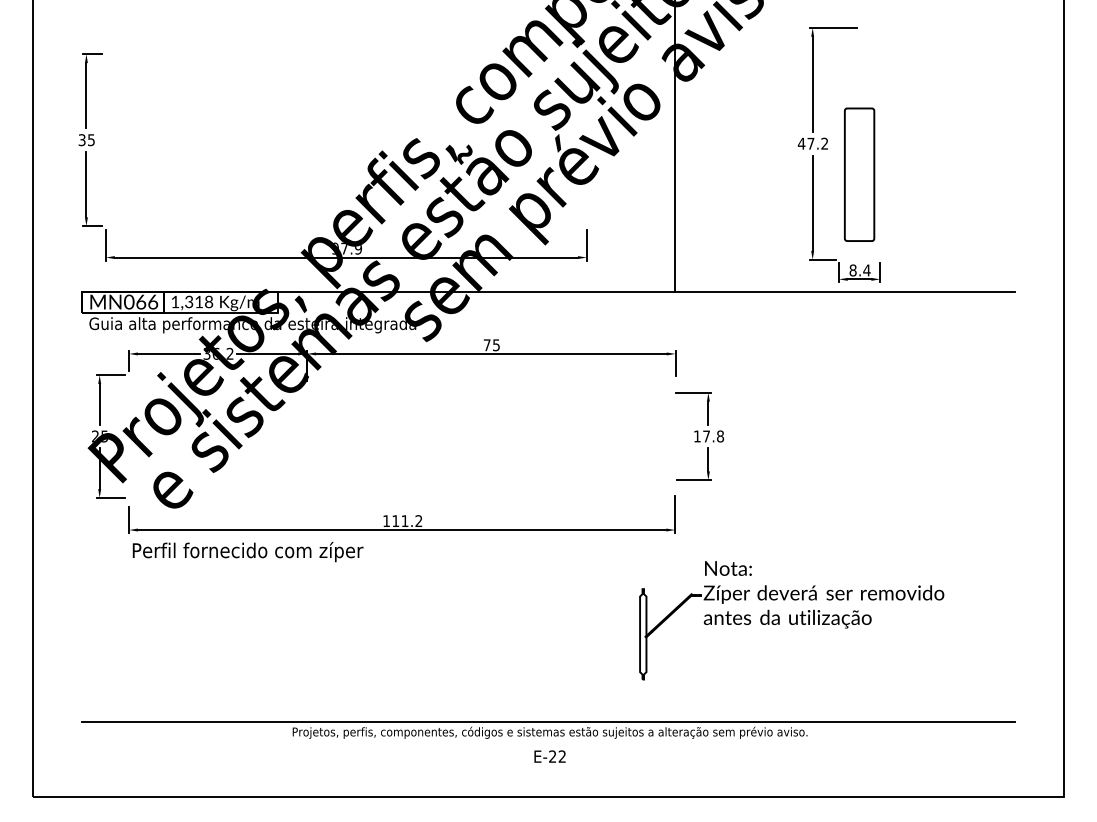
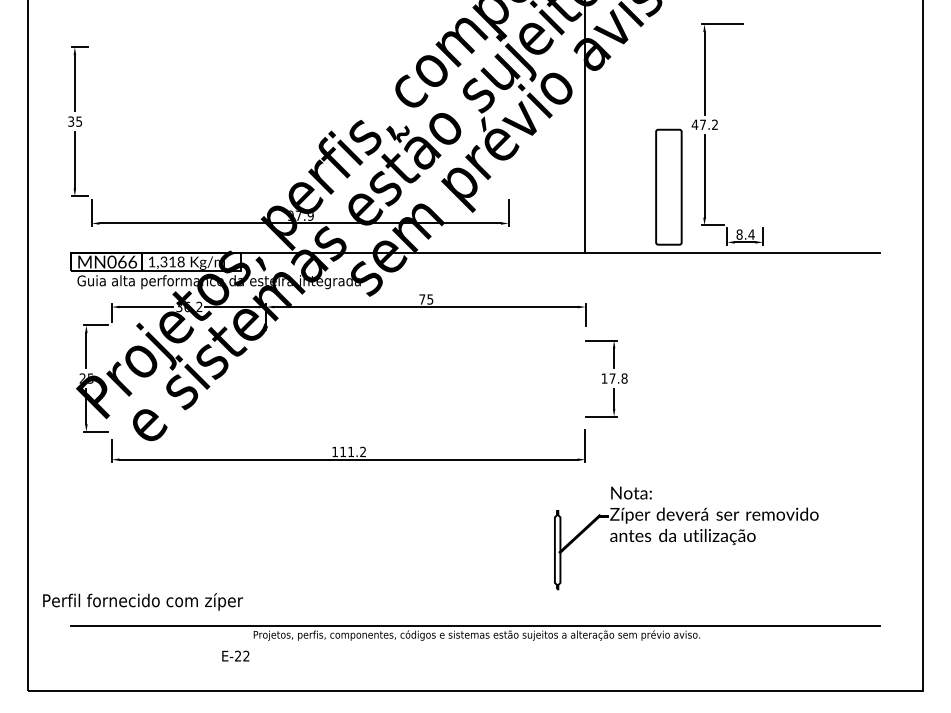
part: (859, 174) -> (668, 187), moved
text: (247, 551) -> (142, 601), moved
text: (549, 756) -> (235, 656), moved

